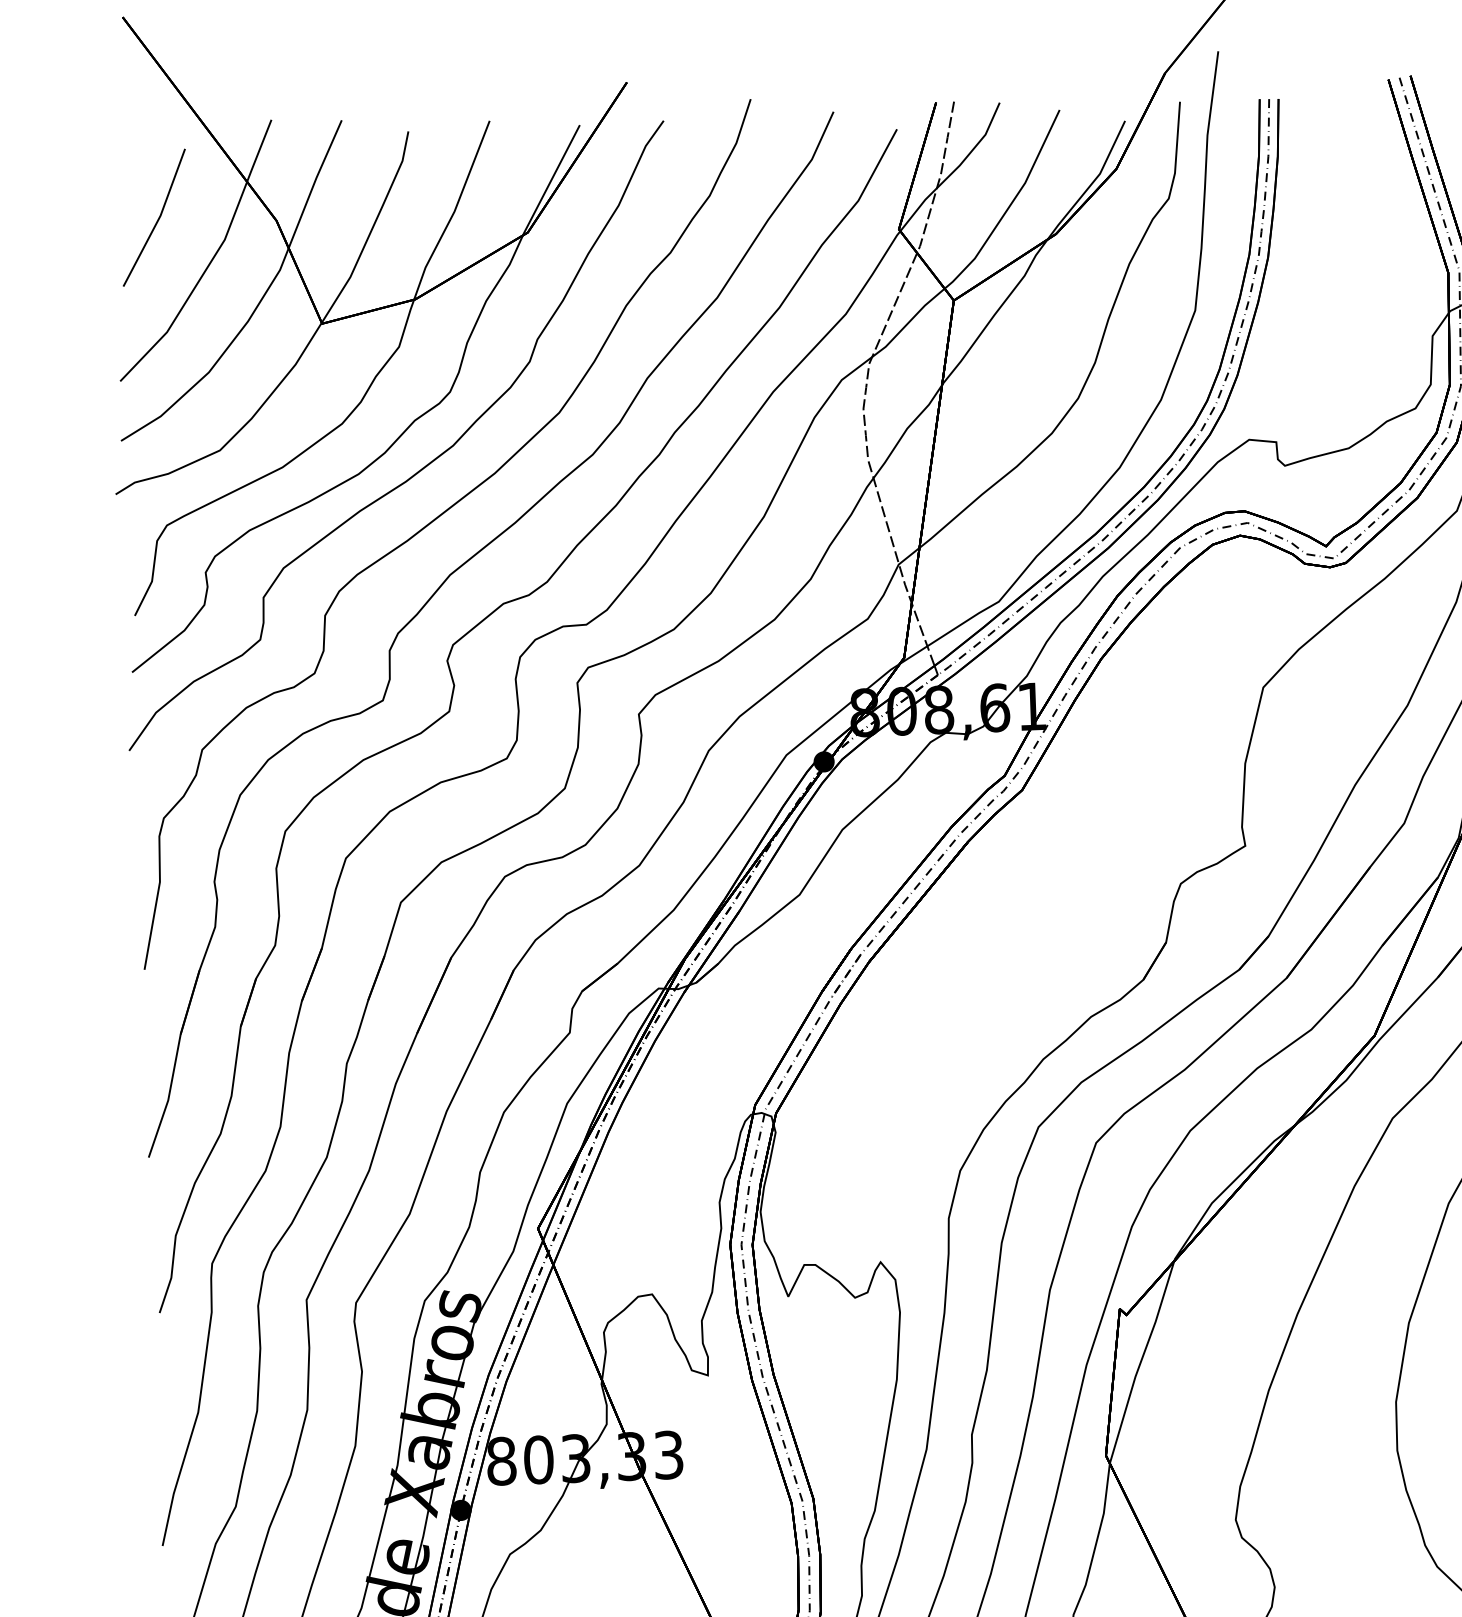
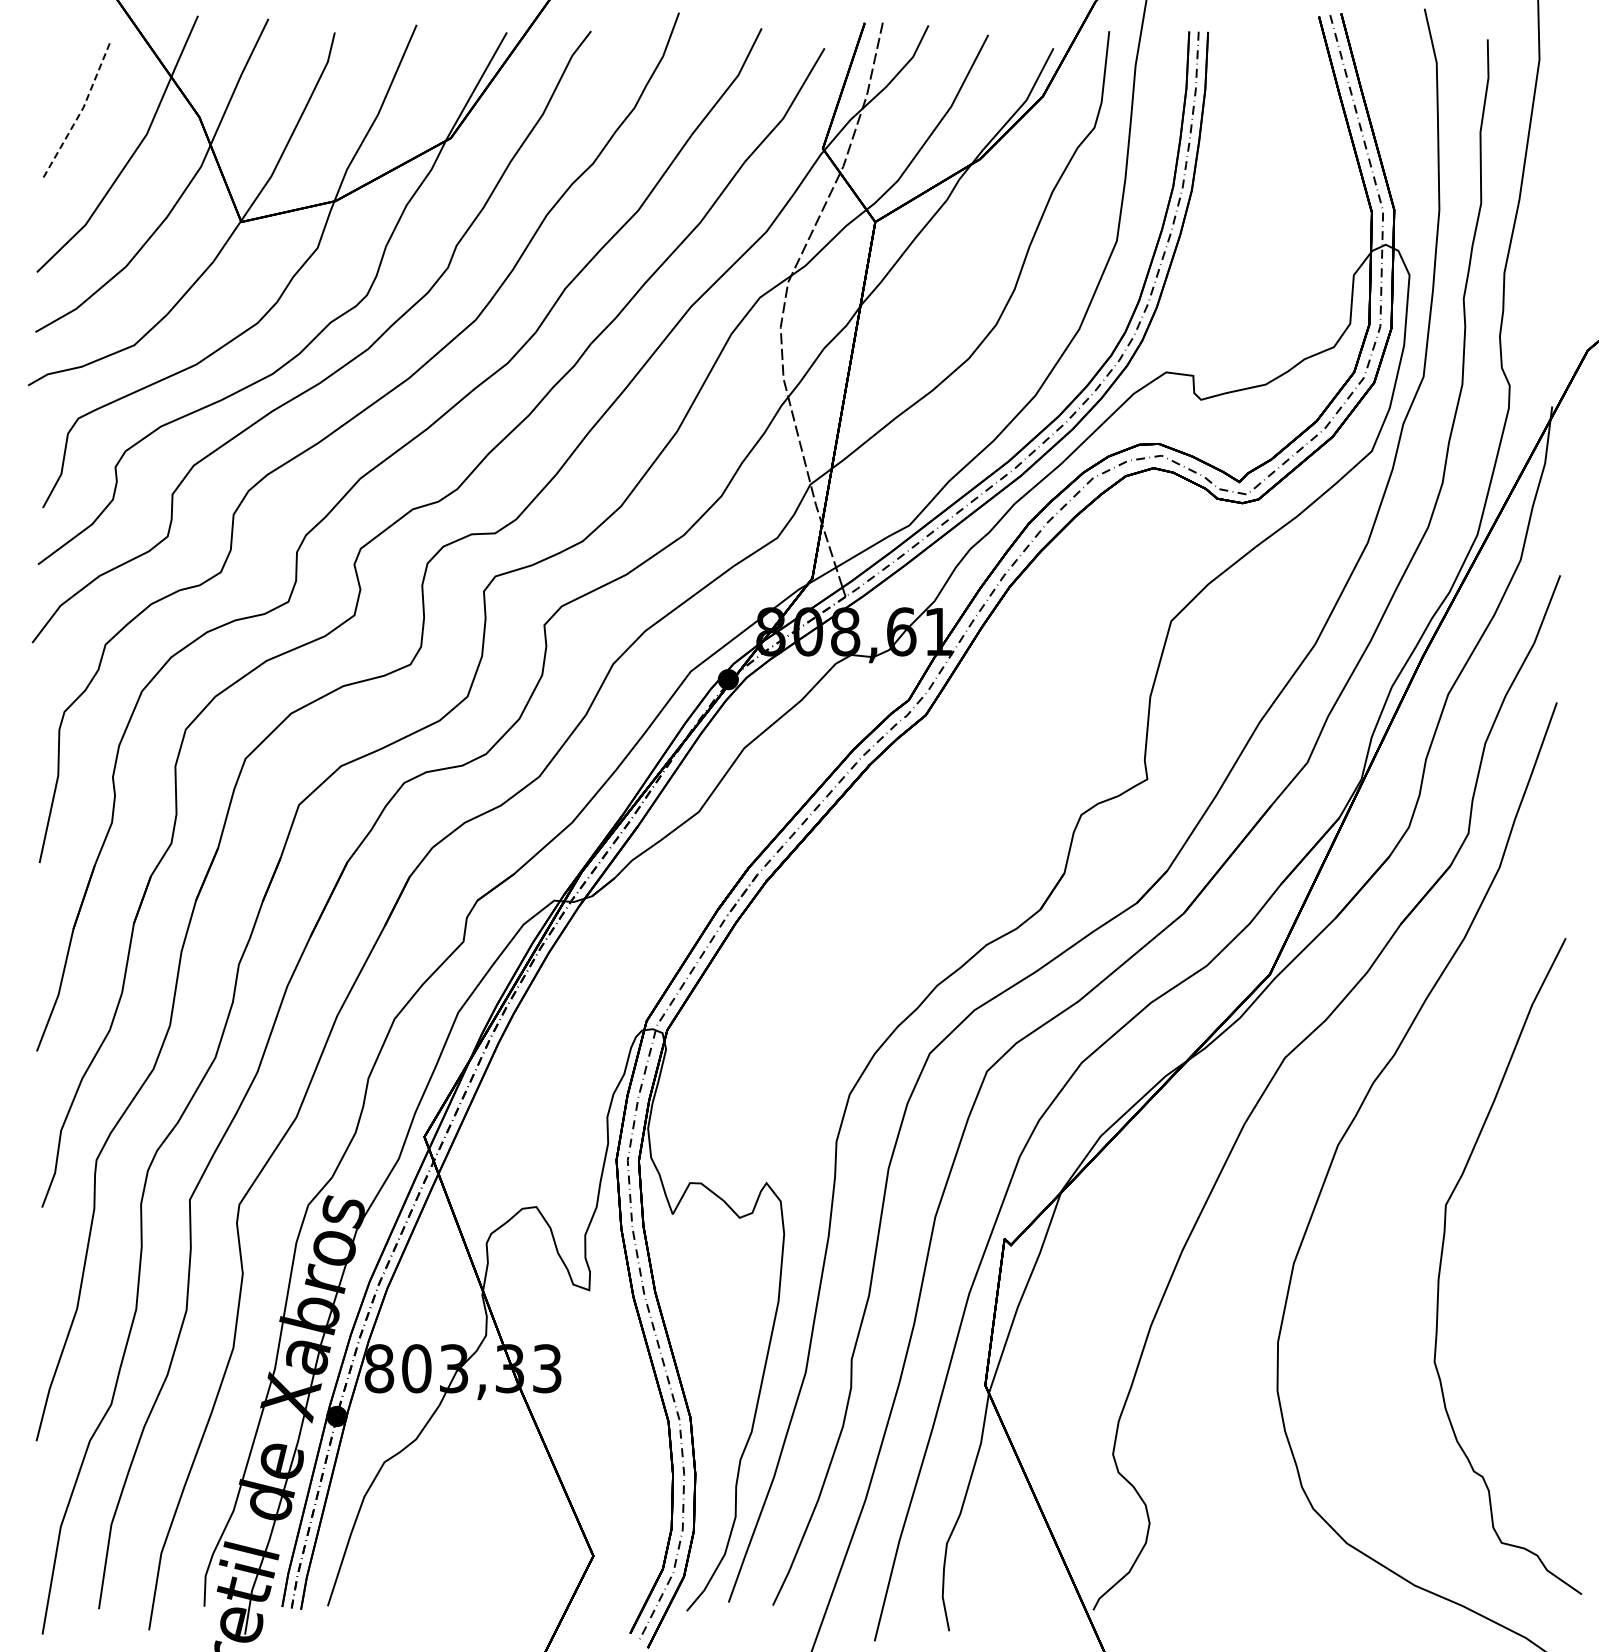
line: (158, 219) -> (81, 111), solid -> dashed

